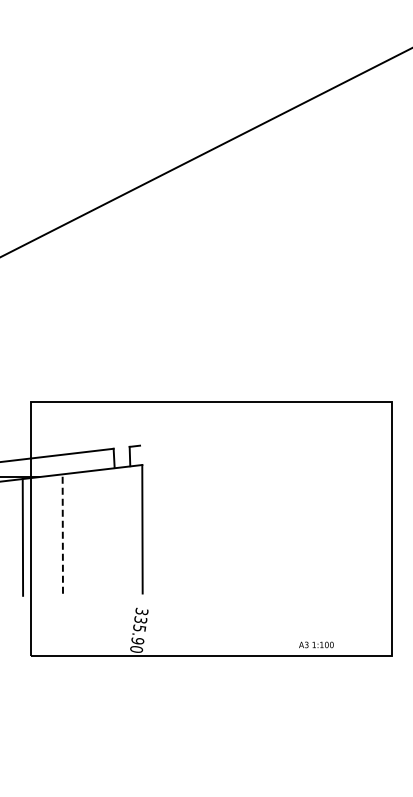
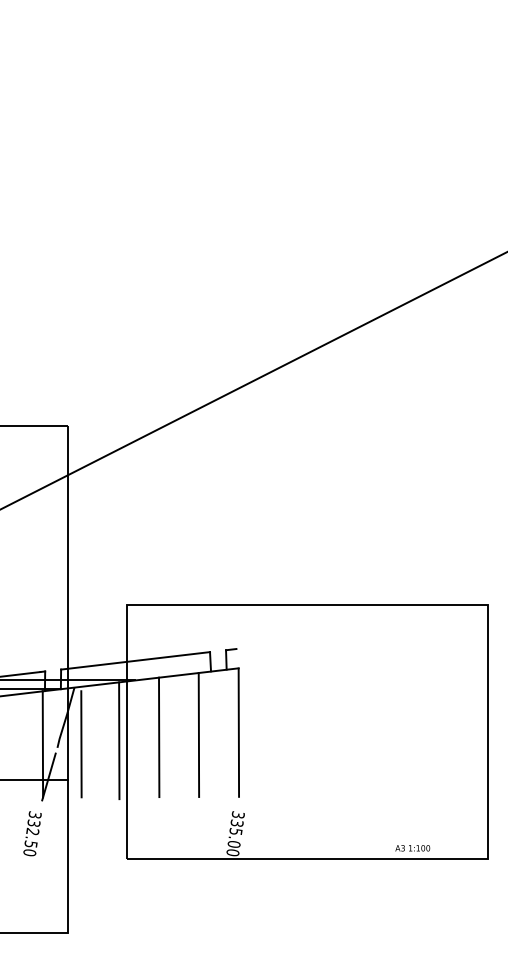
line: (102, 531) -> (198, 734), added
line: (63, 534) -> (159, 737), dashed -> solid
text: (137, 641) -> (233, 844), 335.90 -> 335.00

